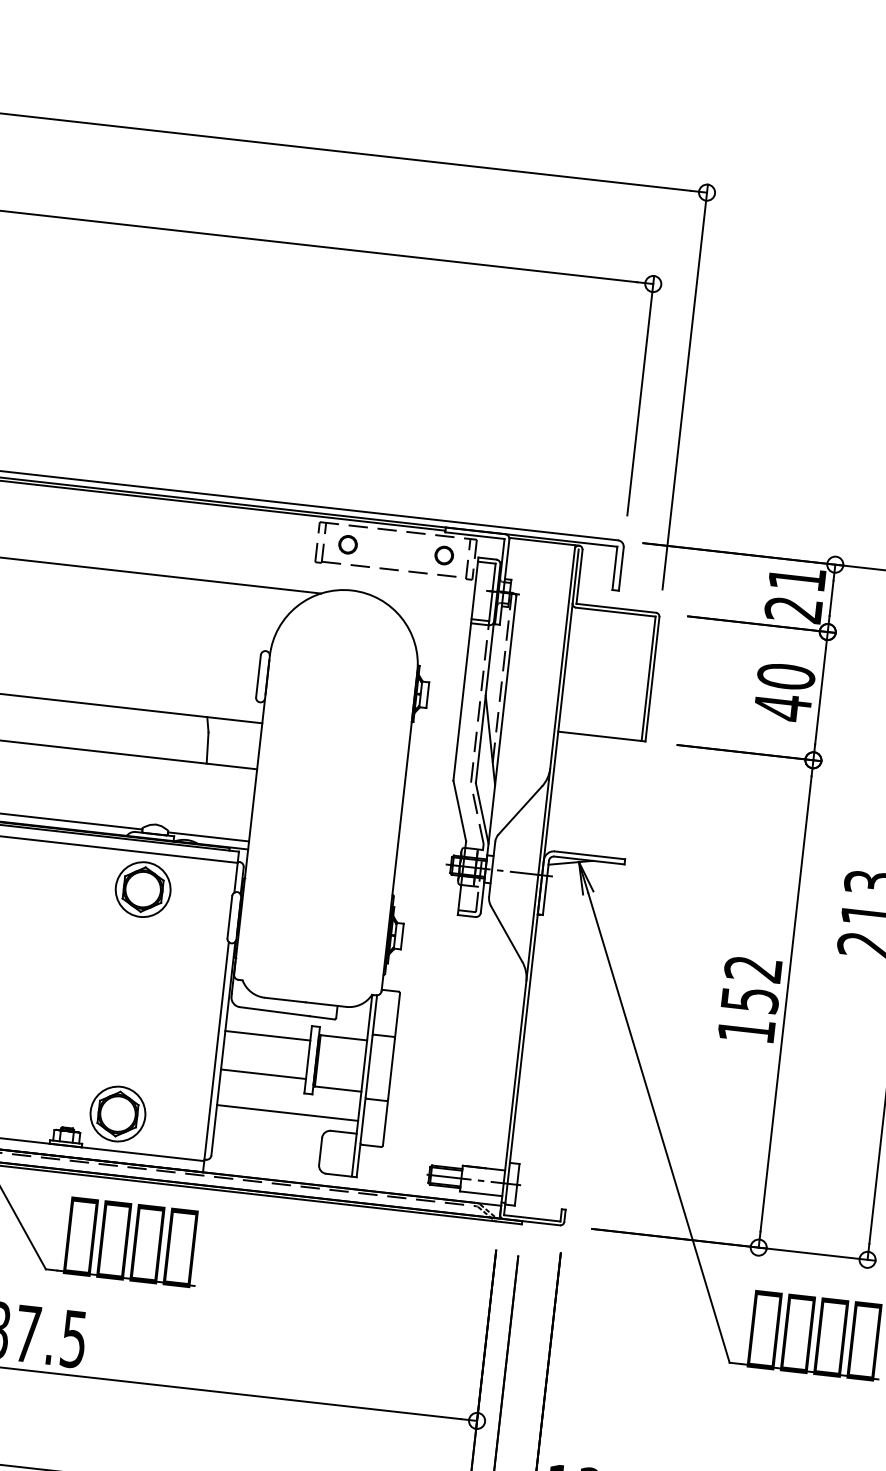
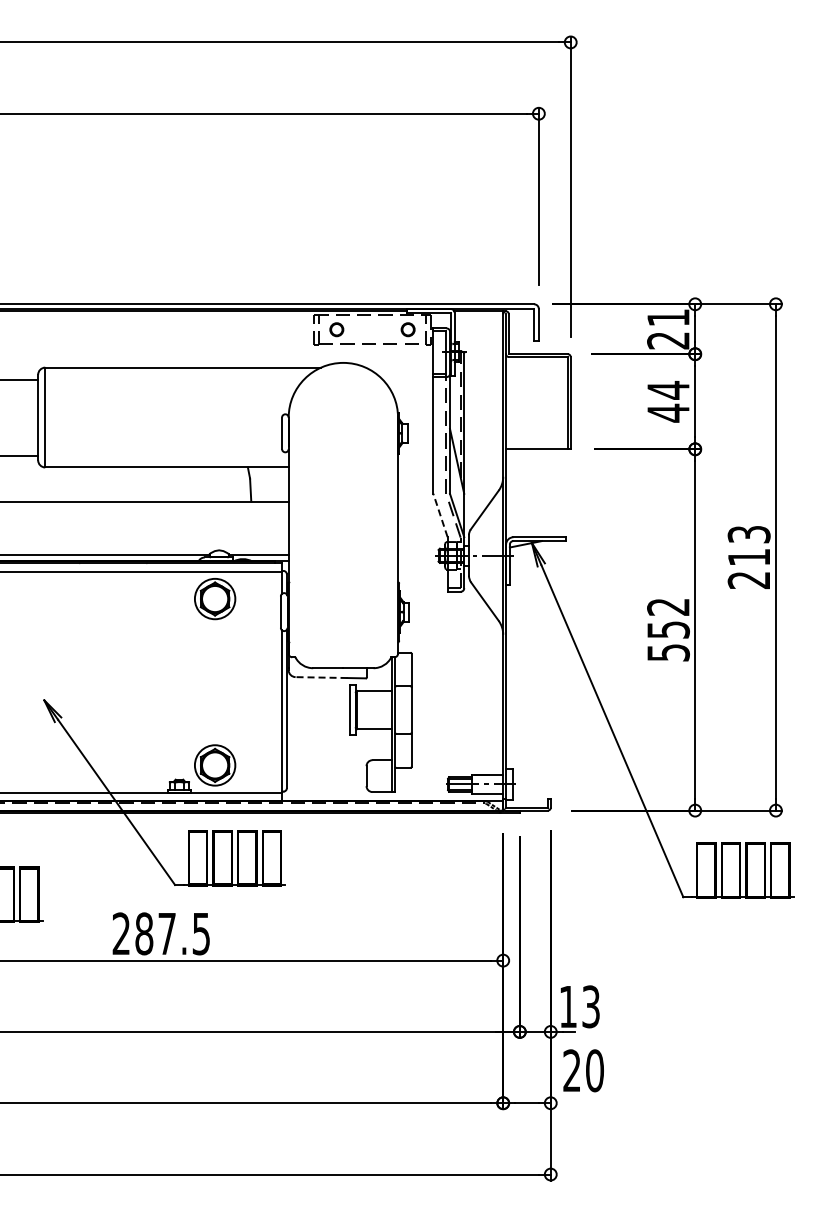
text: (786, 676) -> (668, 390), 40 -> 44
line: (459, 811) -> (440, 515), solid -> dashed
line: (274, 1011) -> (321, 677), solid -> dashed
text: (746, 1030) -> (668, 652), 152 -> 552
line: (266, 1035) -> (317, 695), removed
line: (262, 1074) -> (317, 724), removed
line: (286, 1112) -> (338, 750), removed

